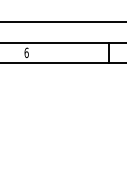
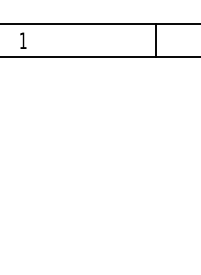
text: (26, 52) -> (22, 40), 6 -> 1

